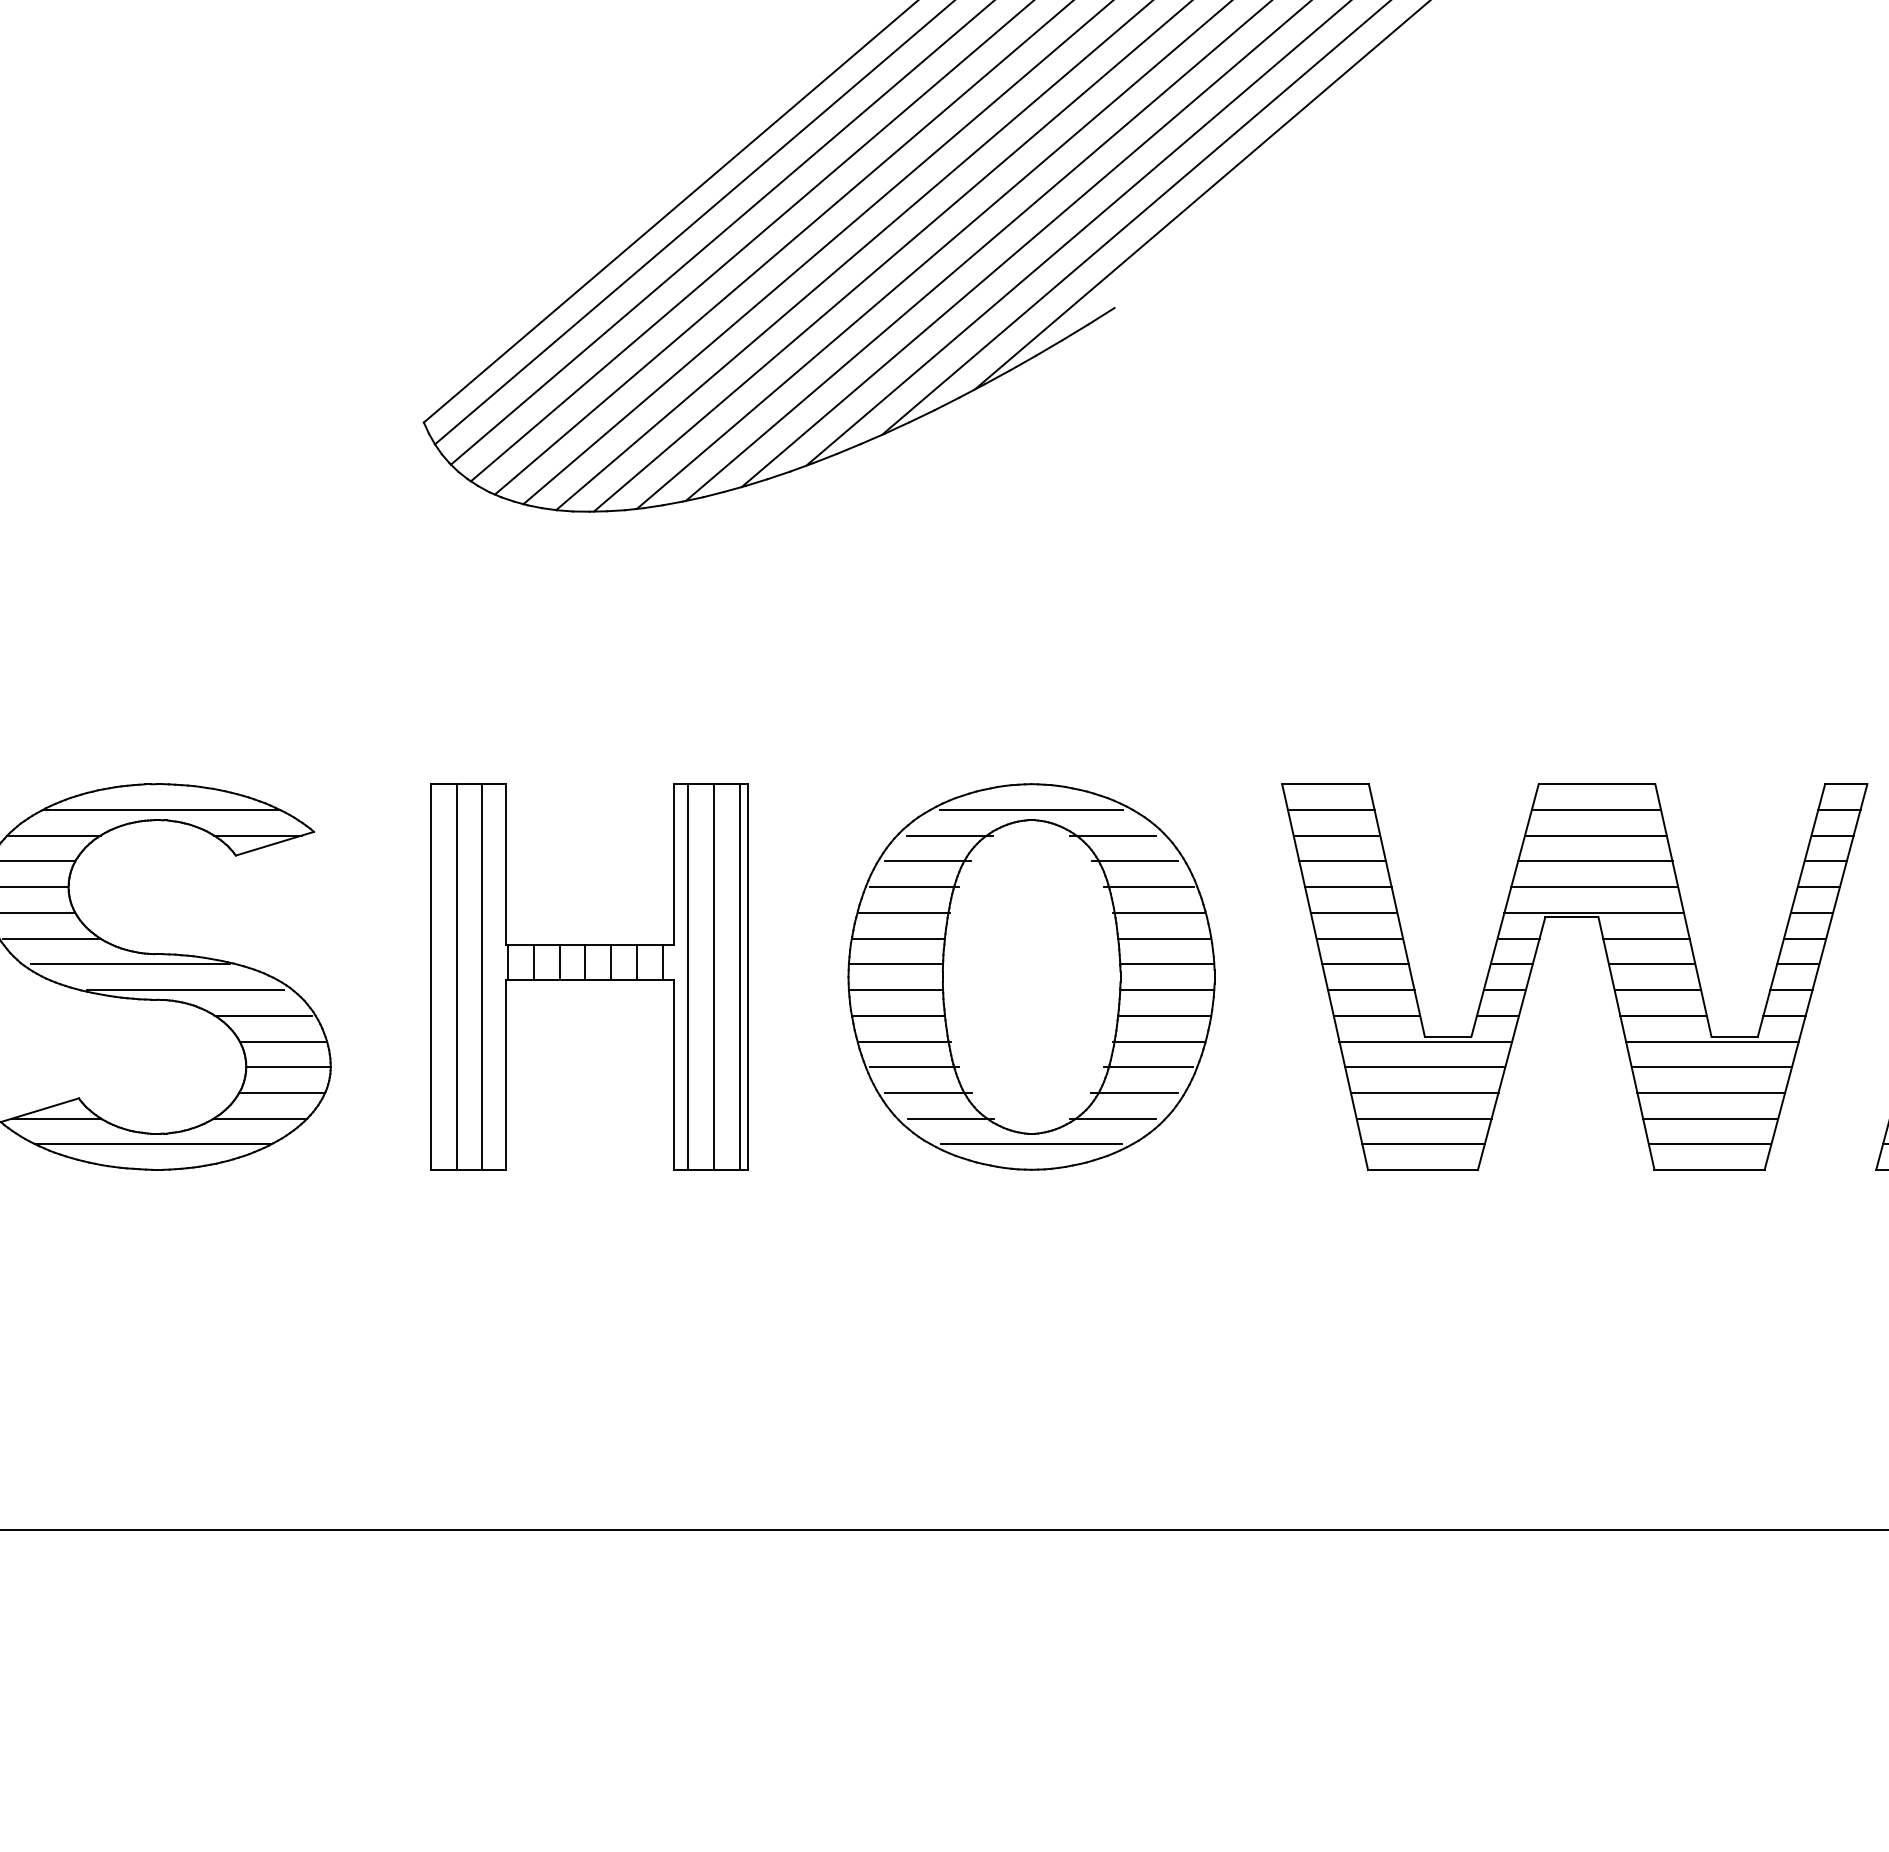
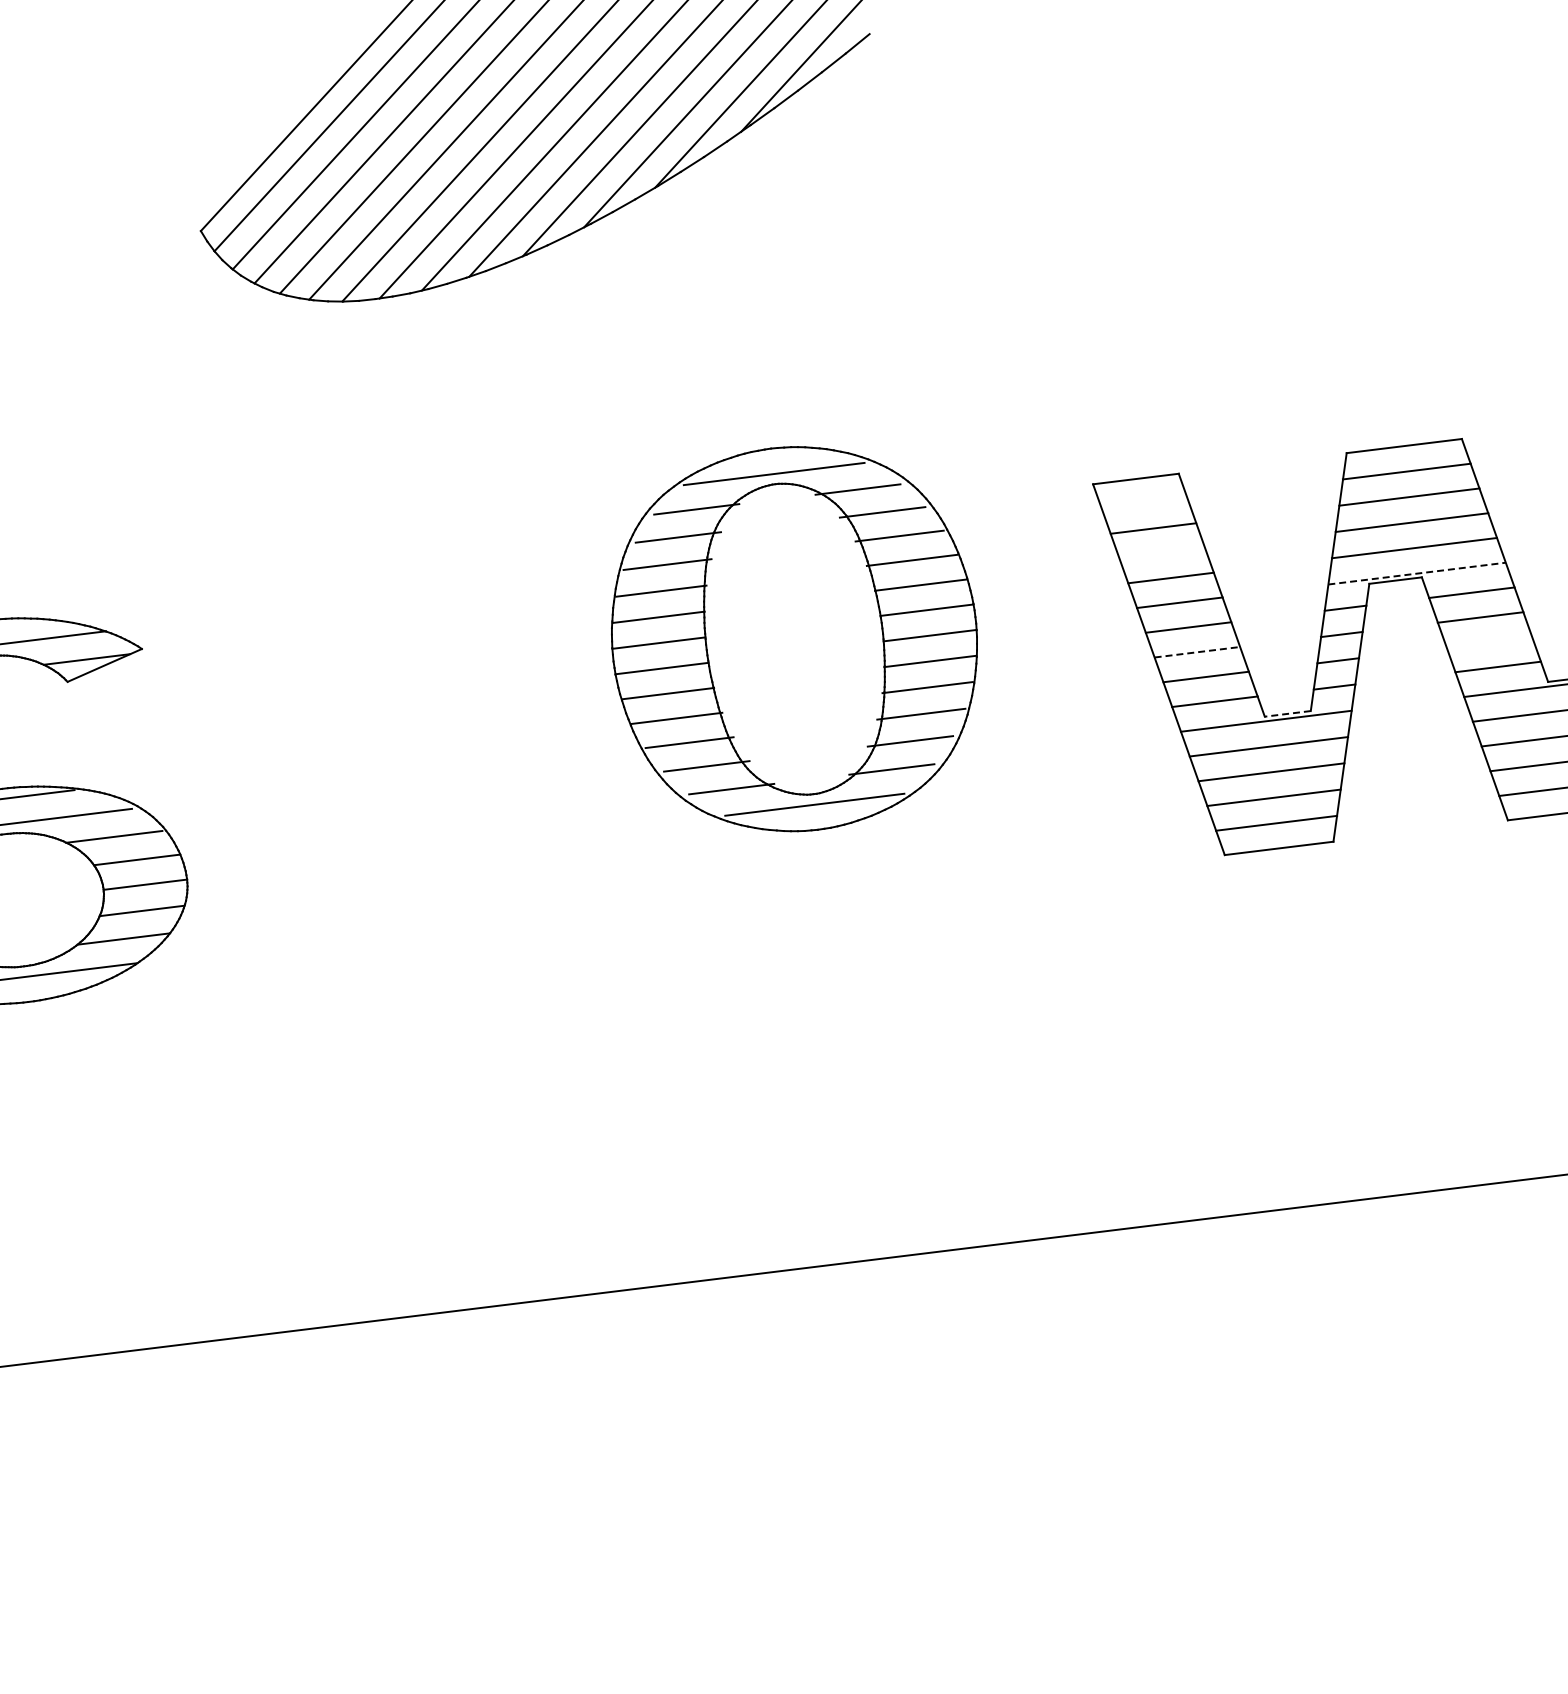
line: (1330, 809) -> (1143, 503), removed
line: (1342, 861) -> (1162, 553), removed
line: (1594, 912) -> (1417, 573), solid -> dashed
line: (1366, 964) -> (1198, 652), solid -> dashed
part: (589, 976) -> (431, 758), removed
part: (1031, 976) -> (794, 638), moved
line: (1657, 990) -> (1489, 642), removed
line: (1447, 1036) -> (1287, 713), solid -> dashed

